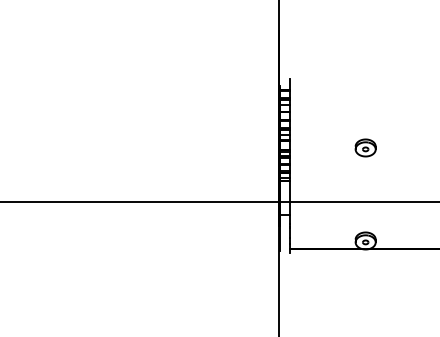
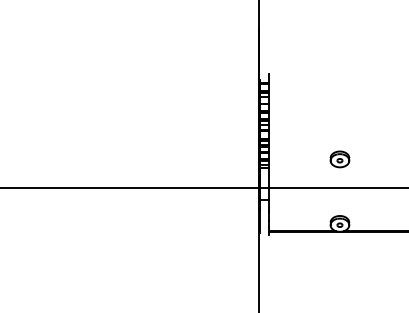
part: (365, 148) -> (339, 159), moved

